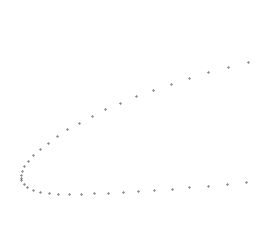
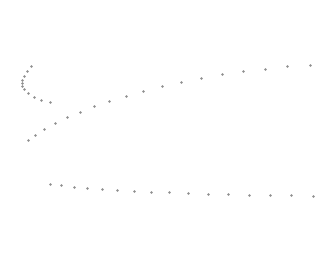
part: (27, 186) -> (28, 92), moved

